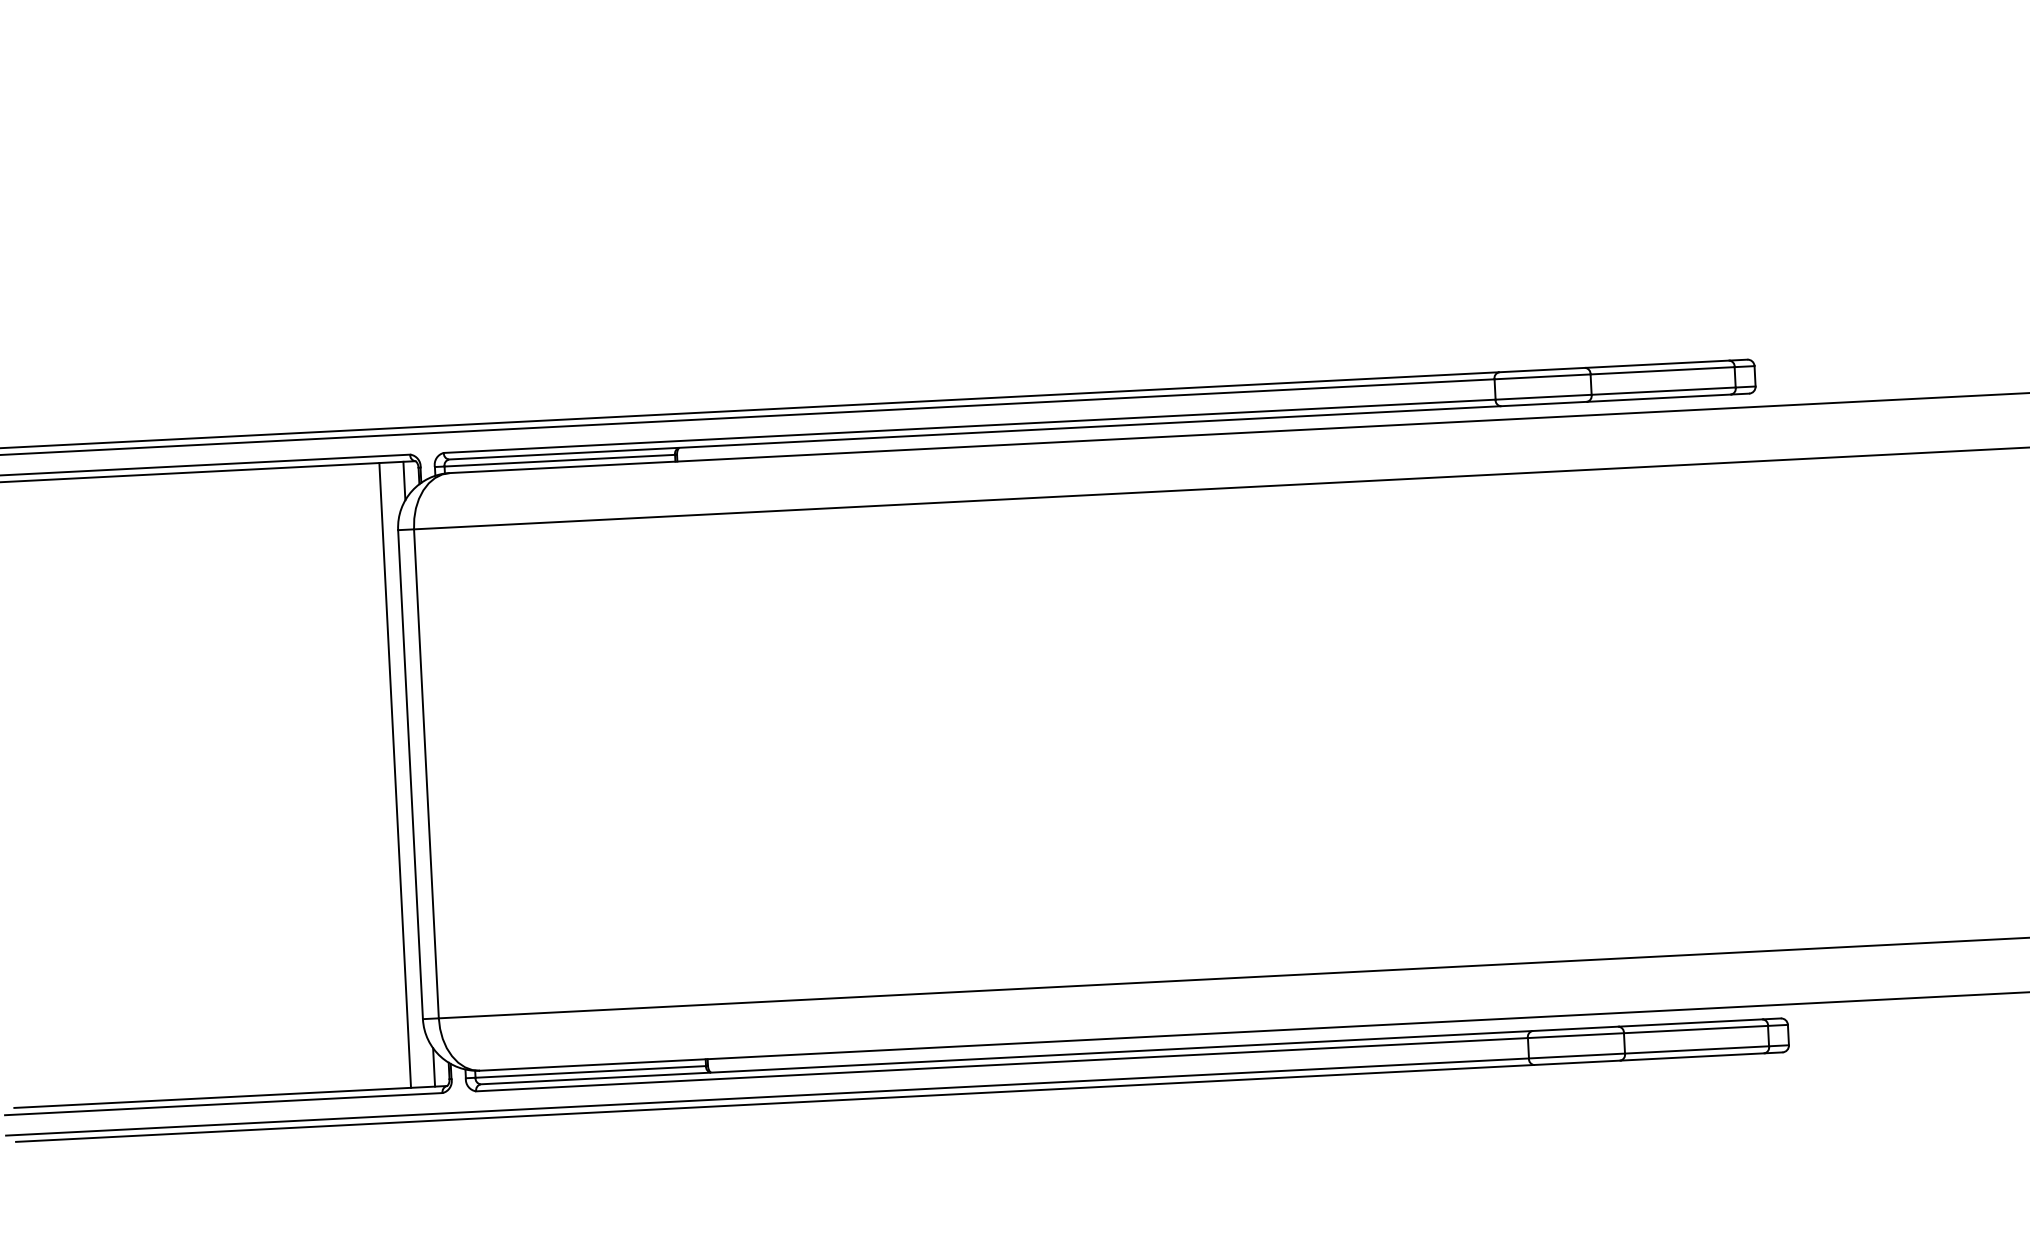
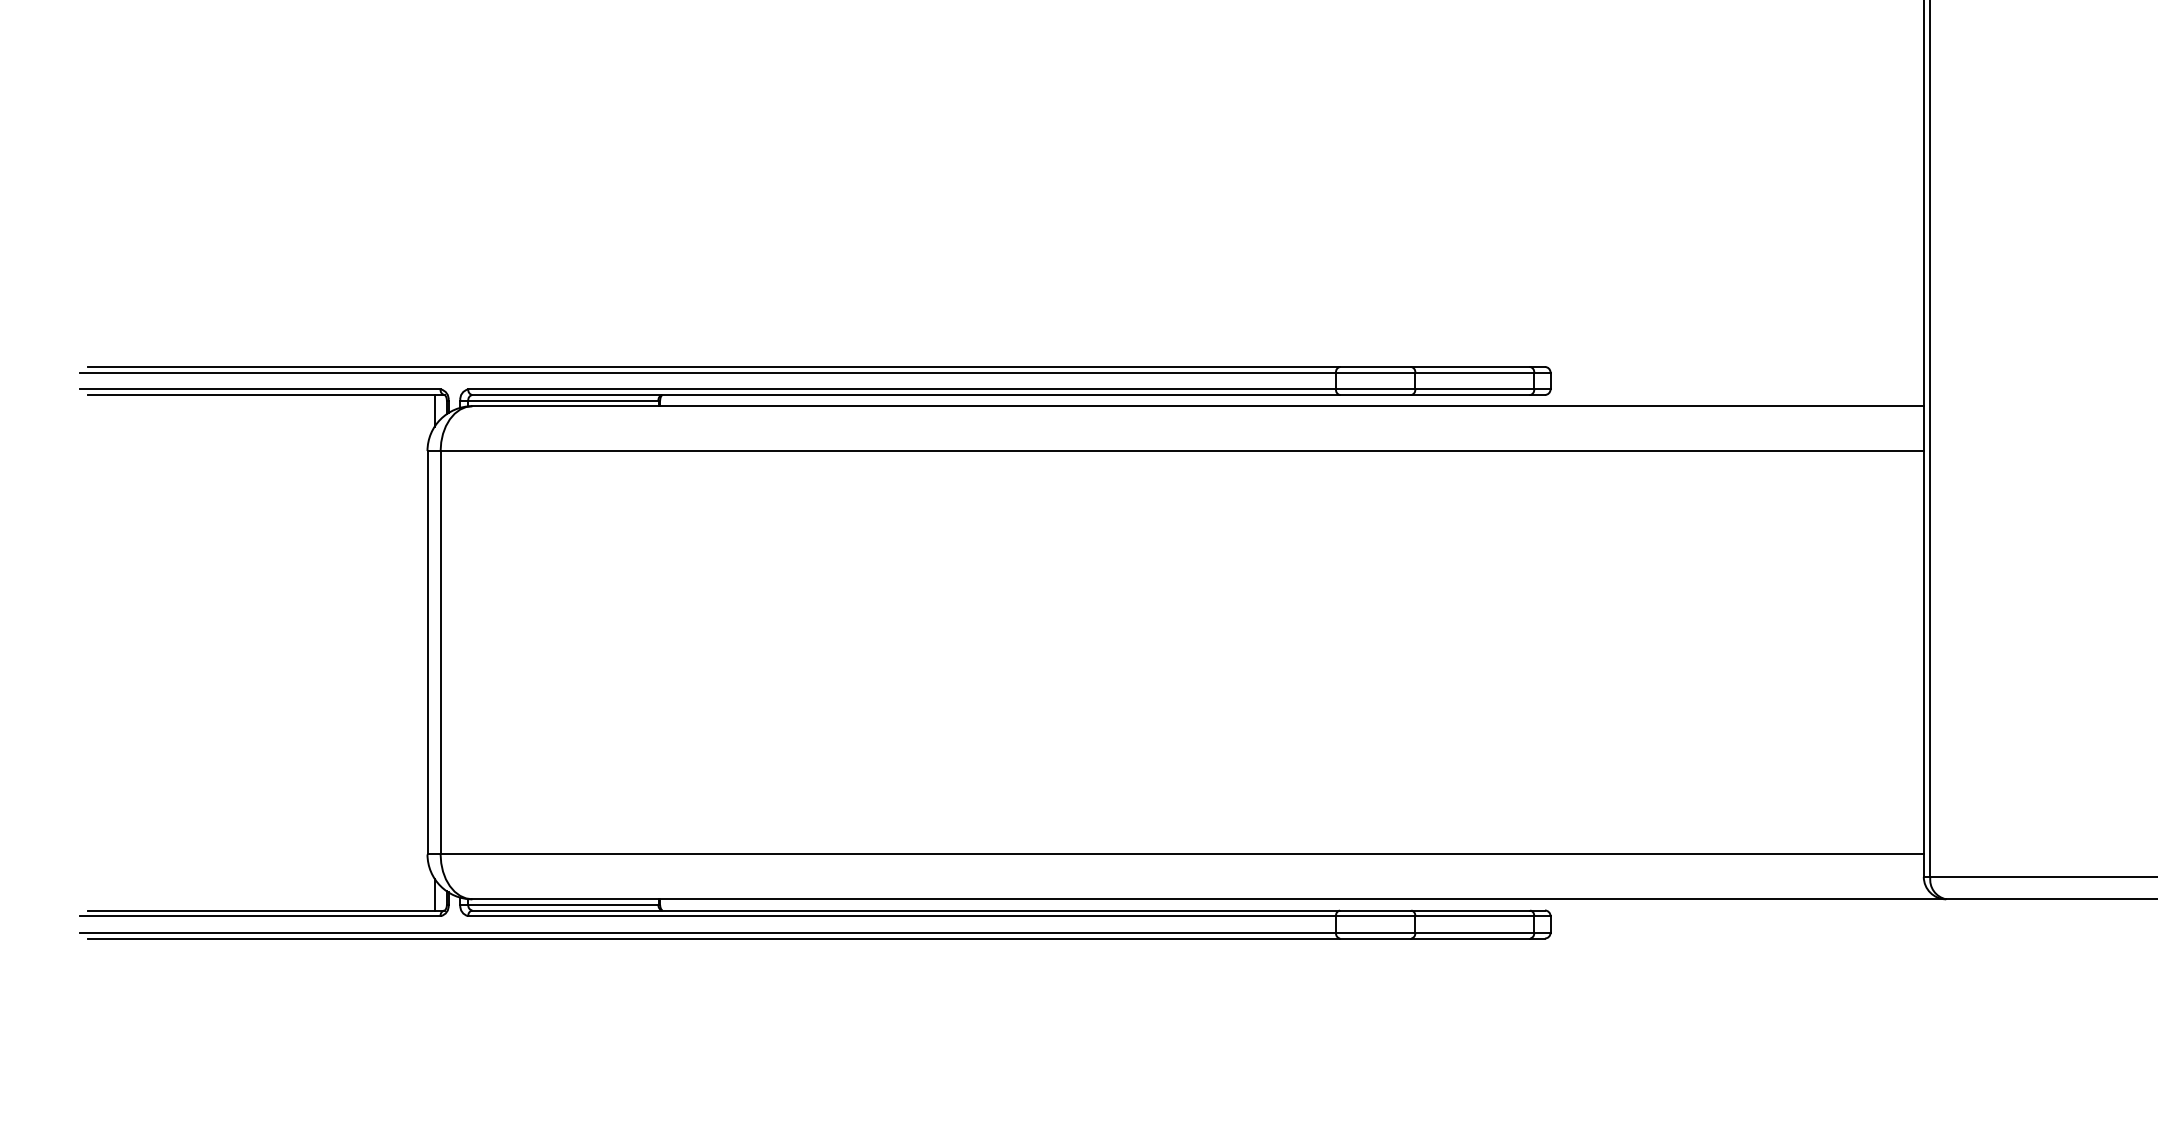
line: (394, 775) -> (414, 652), removed

